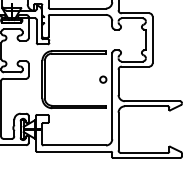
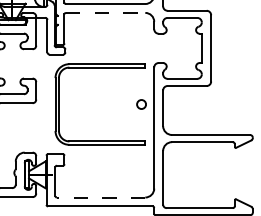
line: (78, 14) -> (106, 12), solid -> dashed
line: (74, 145) -> (100, 197), solid -> dashed

